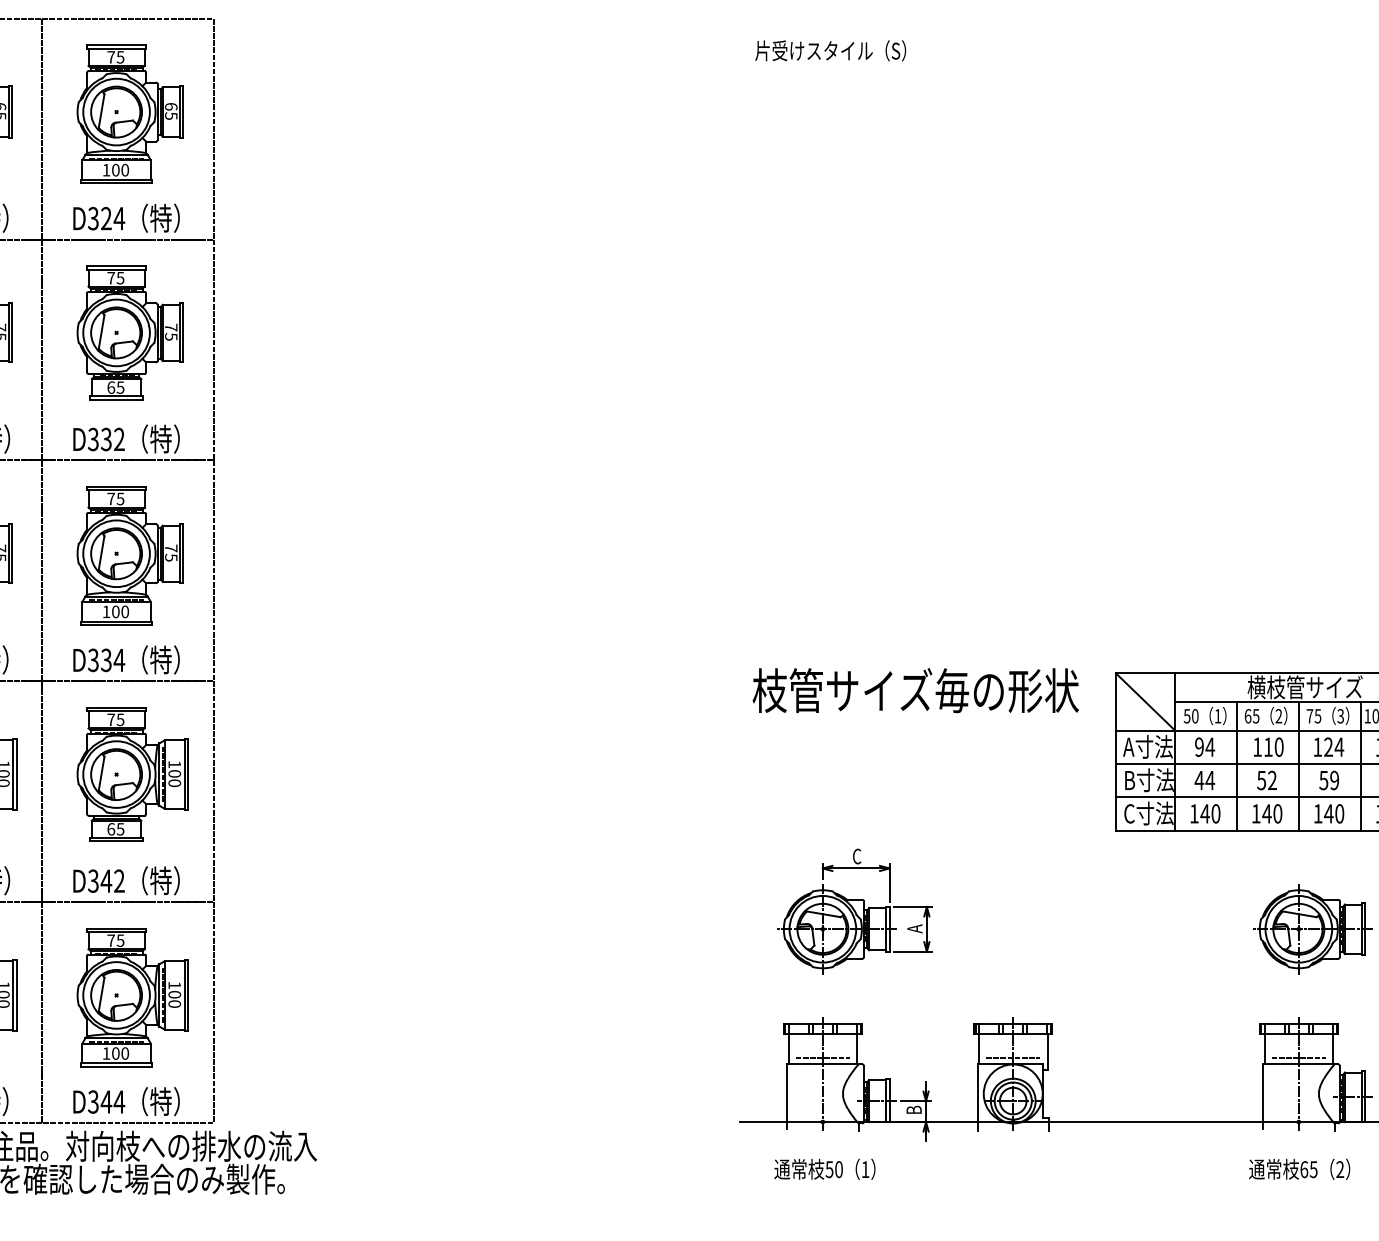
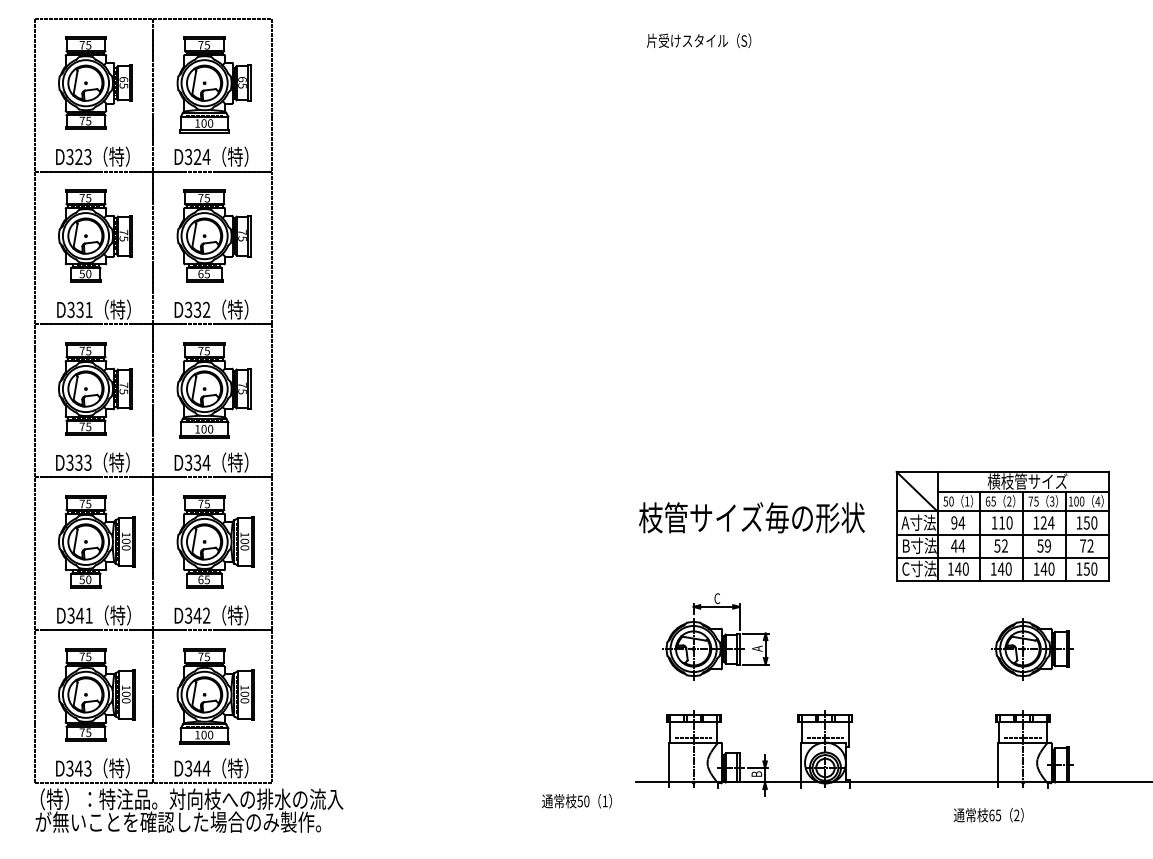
text: (915, 690) -> (751, 517), moved
text: (824, 1169) -> (576, 801), moved
text: (1299, 1169) -> (988, 815), moved

